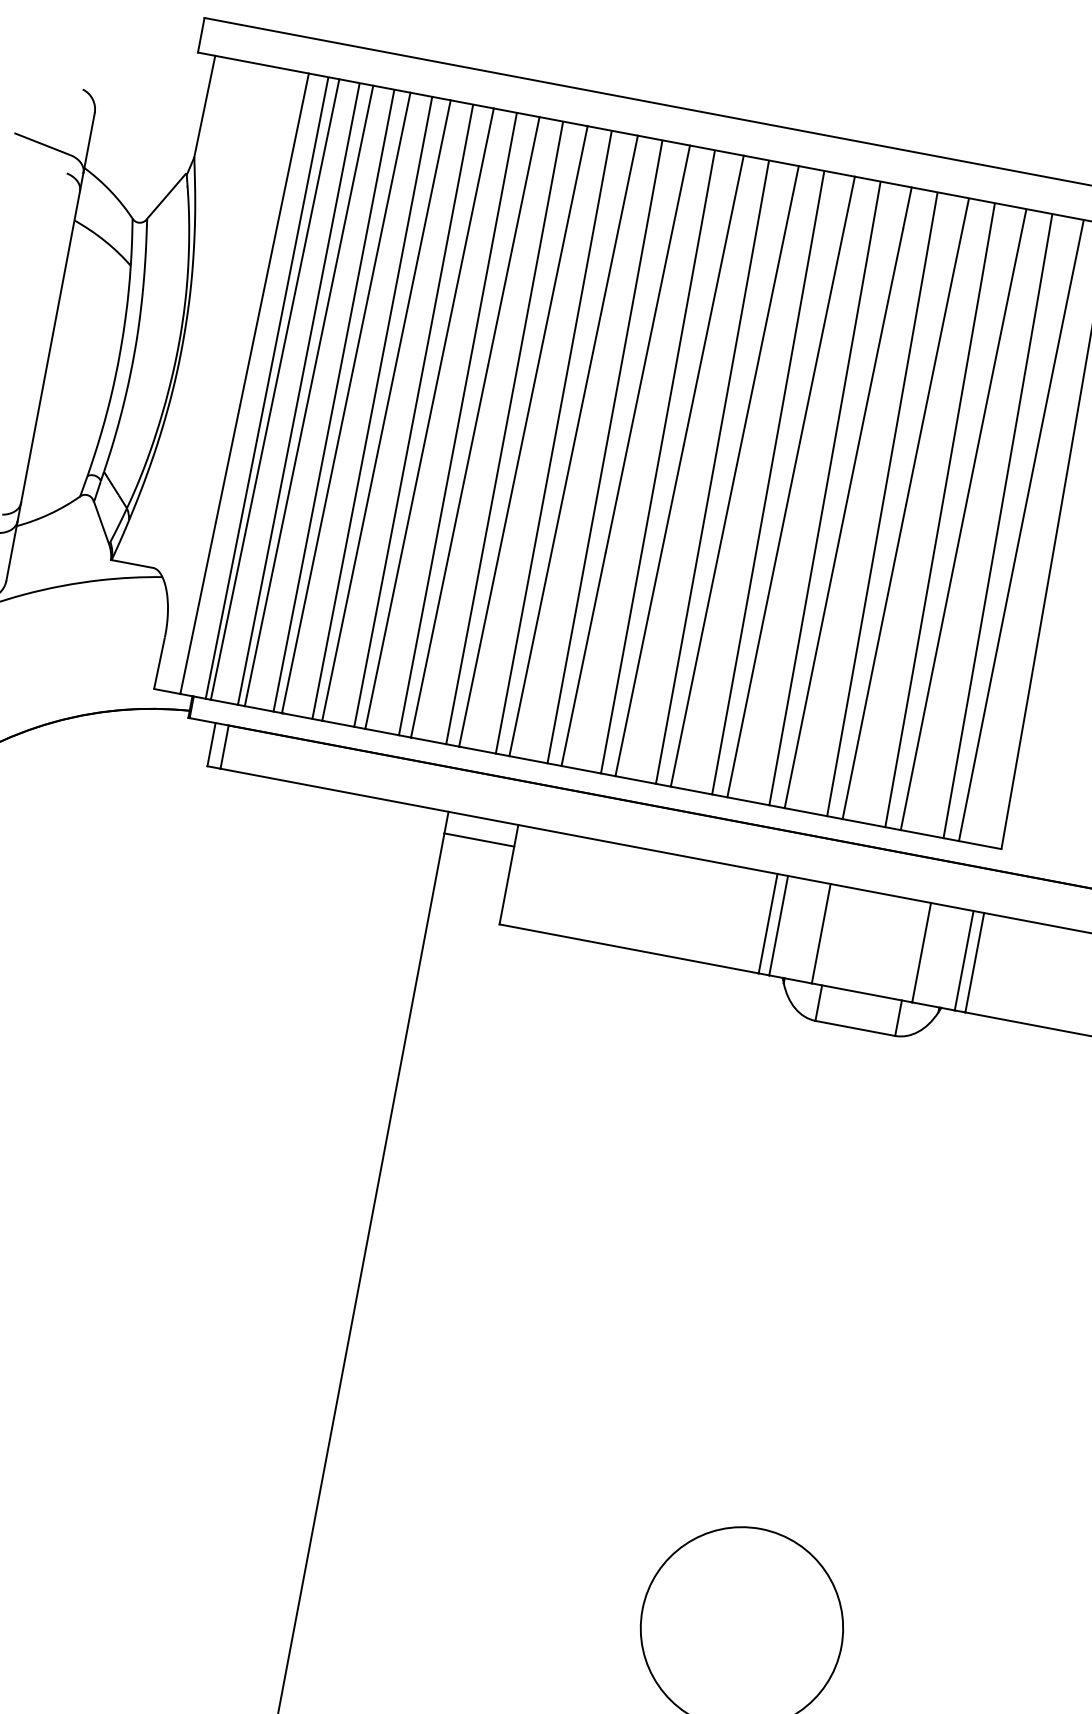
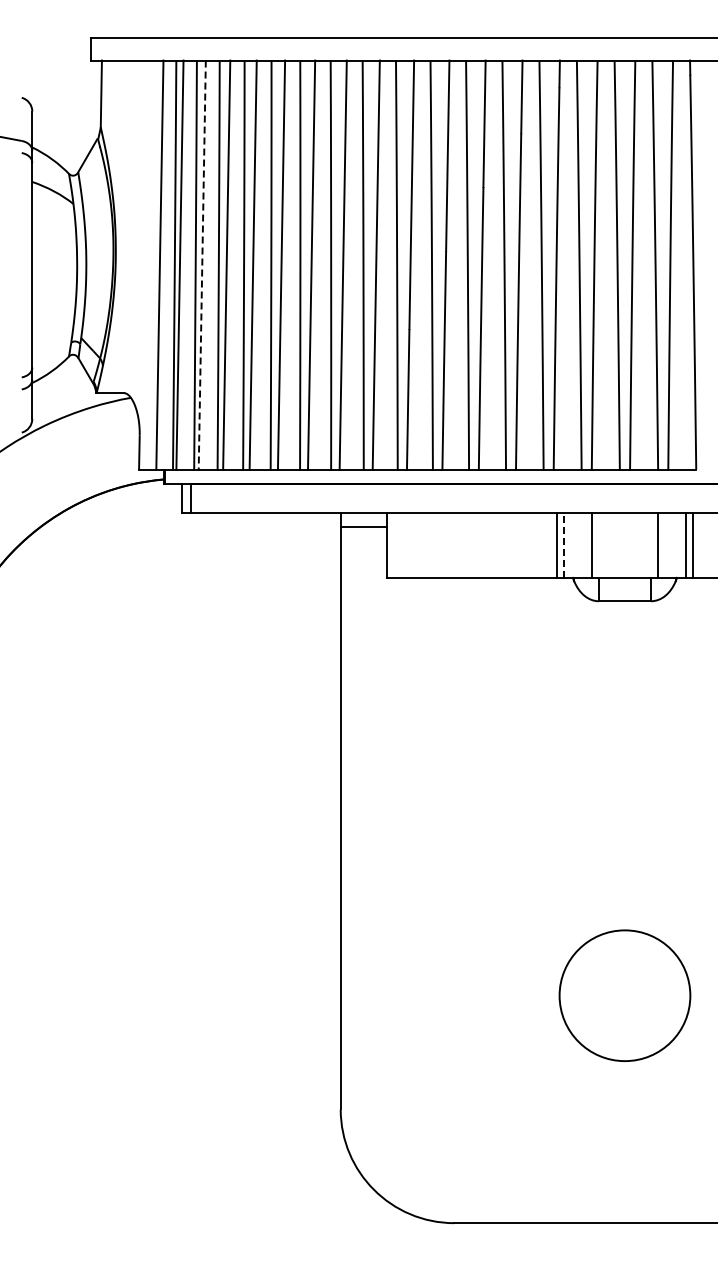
line: (309, 396) -> (202, 265), solid -> dashed
line: (777, 925) -> (563, 545), solid -> dashed

